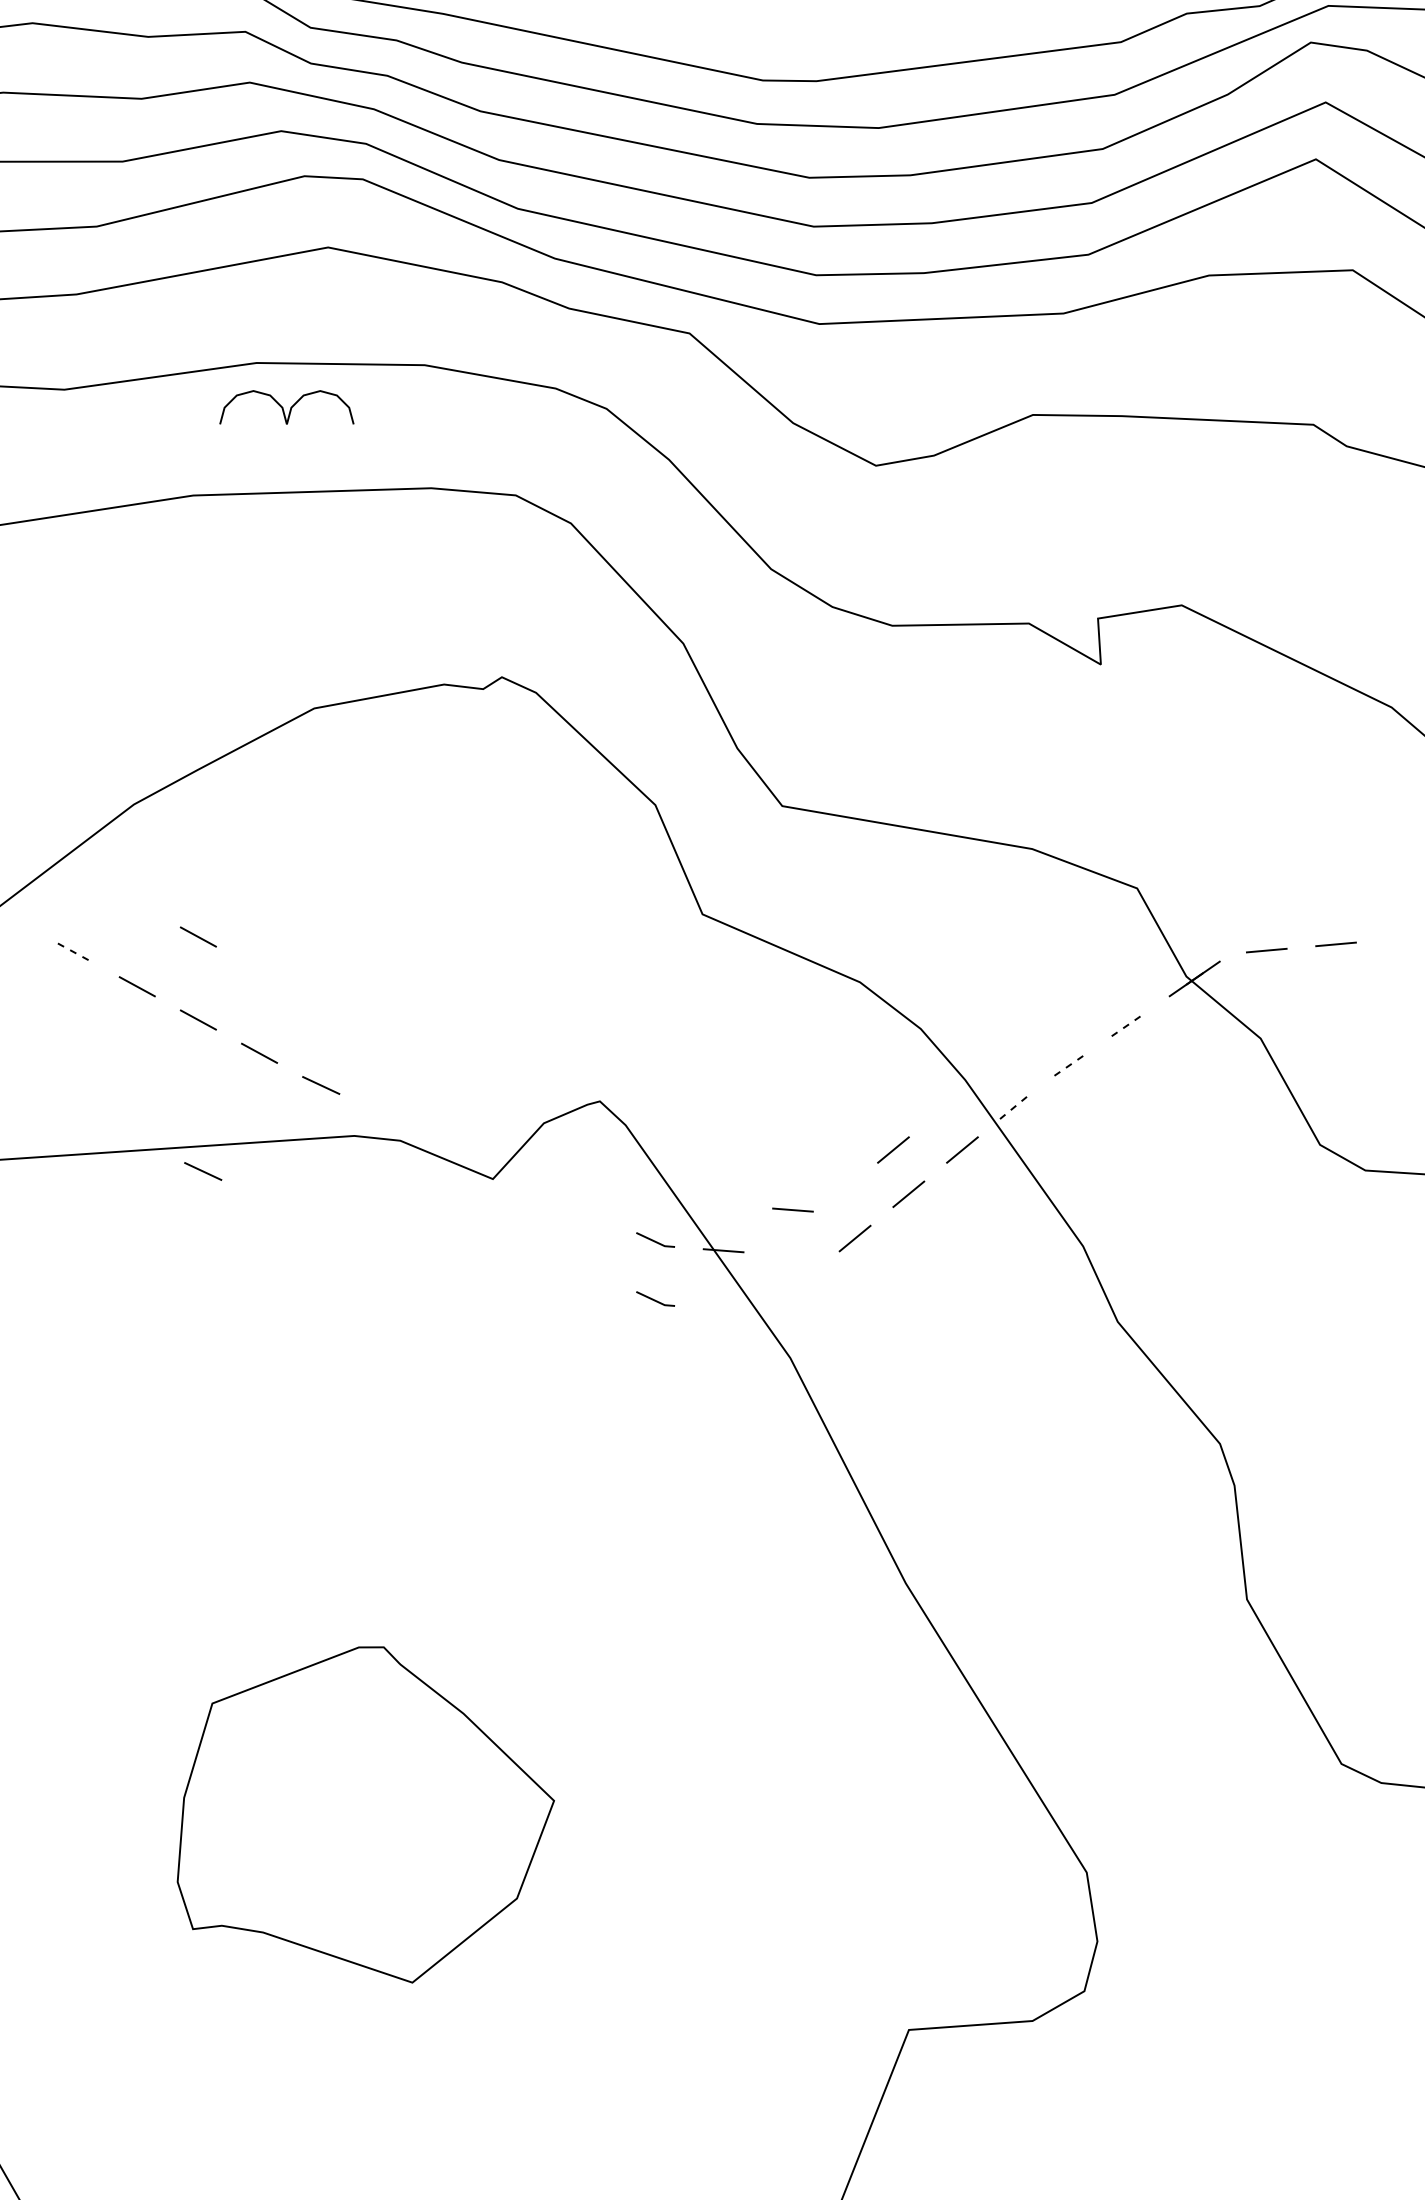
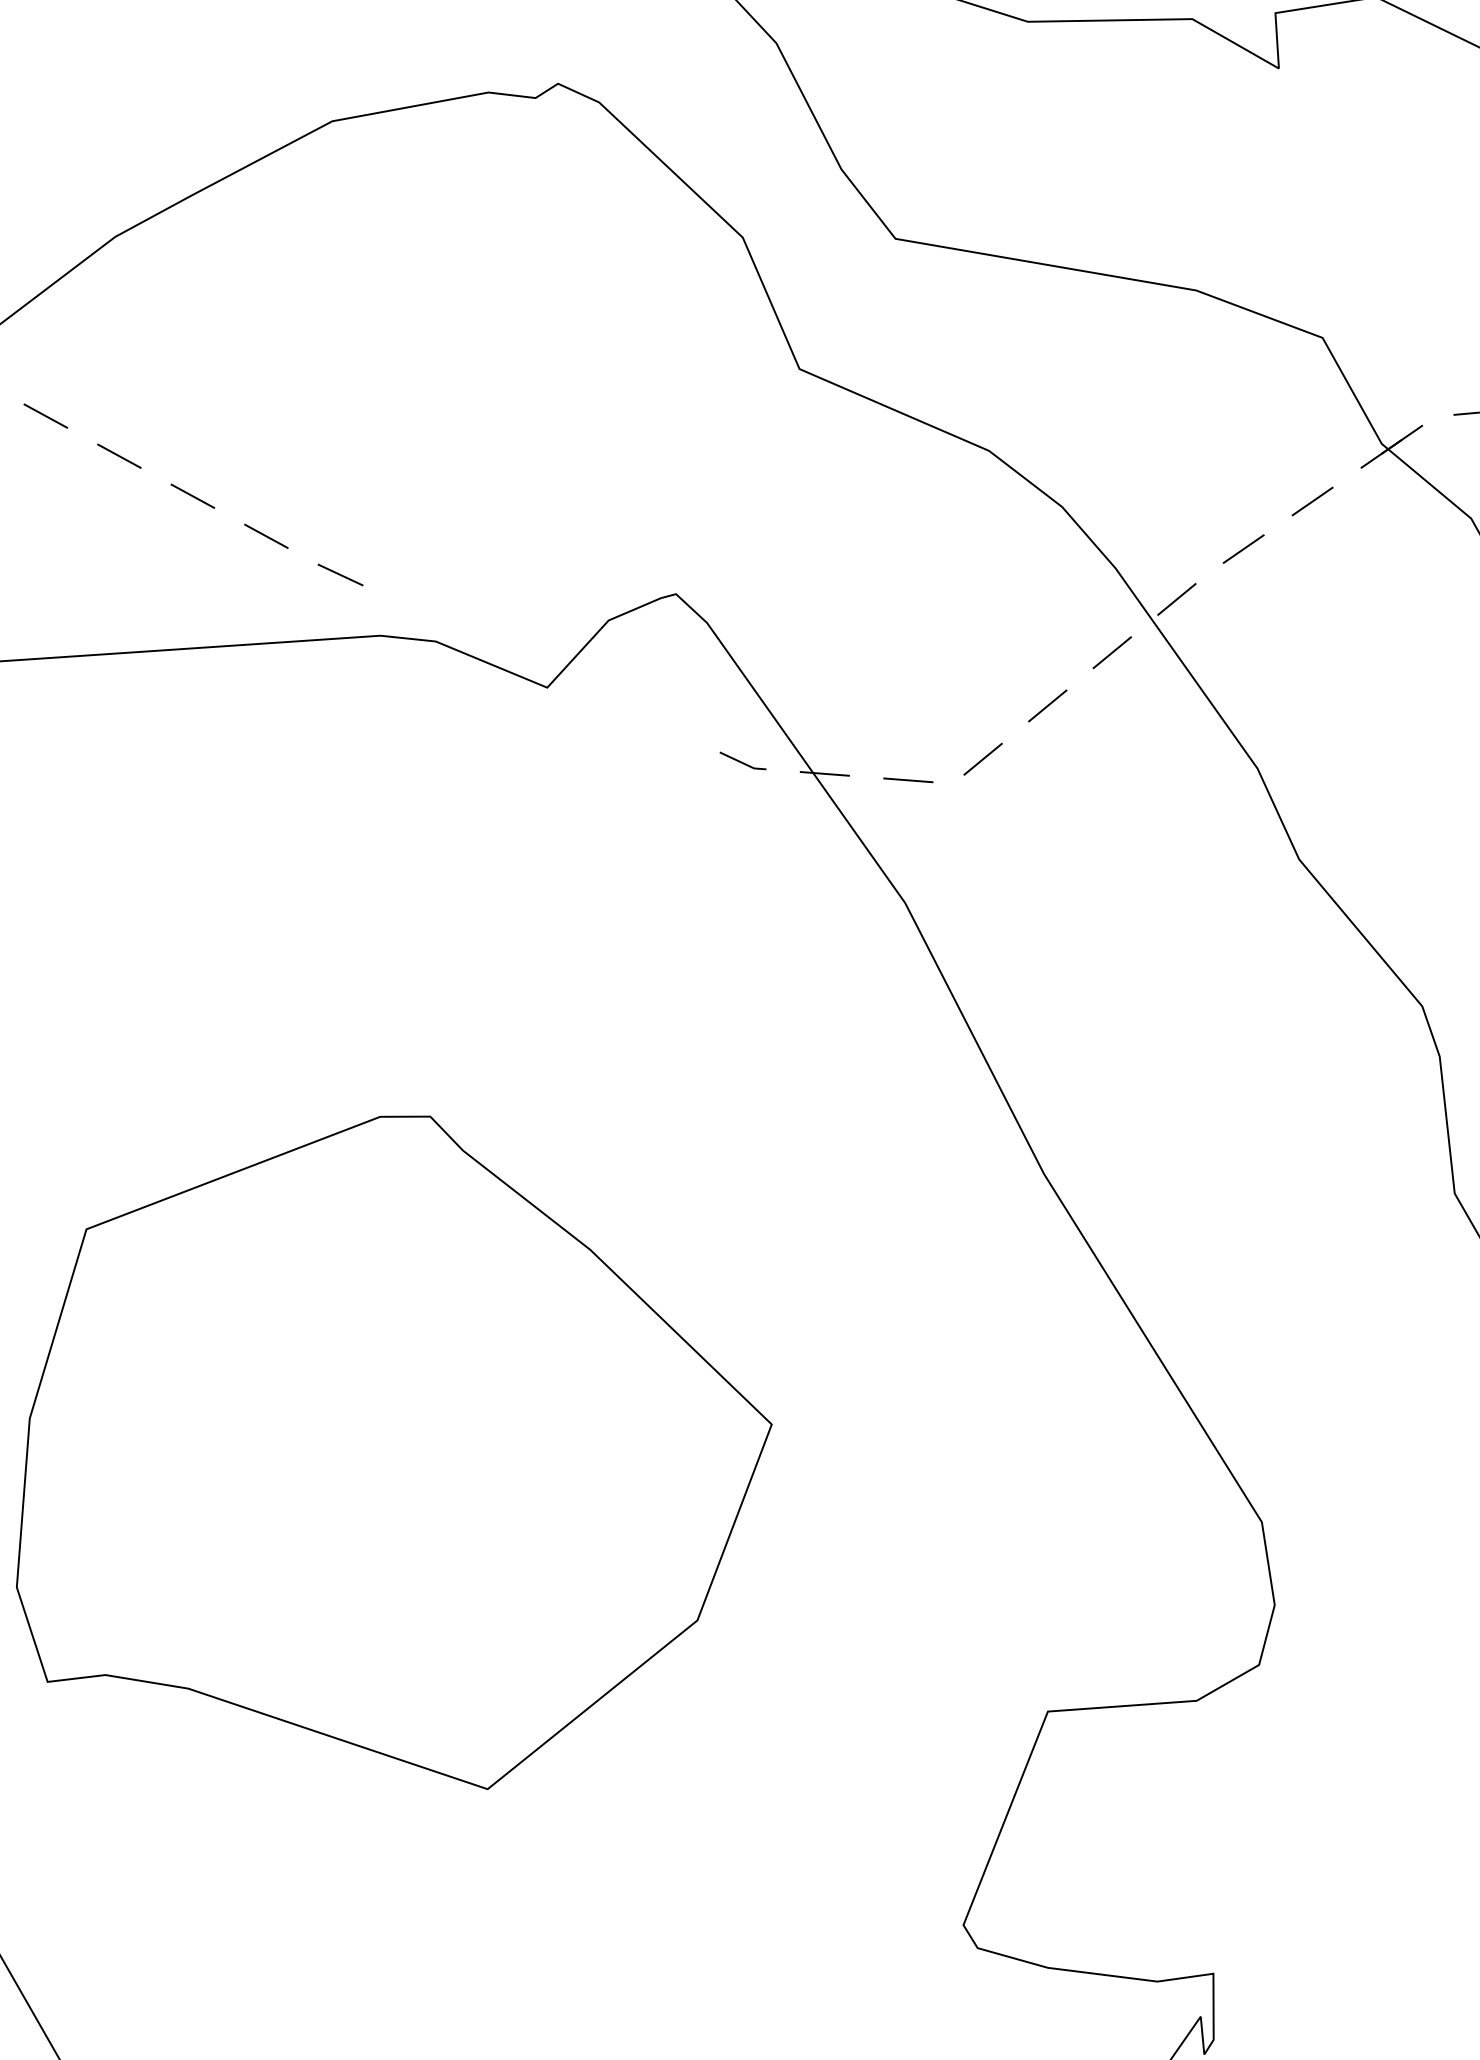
line: (197, 936) -> (191, 395), removed
line: (76, 953) -> (46, 416), dashed -> solid
line: (1128, 1024) -> (1312, 501), dashed -> solid
line: (1071, 1063) -> (1243, 548), dashed -> solid
line: (1016, 1105) -> (1177, 599), dashed -> solid
line: (893, 1149) -> (1029, 652), removed
line: (203, 1171) -> (198, 678), removed
line: (792, 1209) -> (907, 779), moved
line: (655, 1299) -> (742, 832), removed
part: (365, 1814) -> (393, 1452), size x1.67

